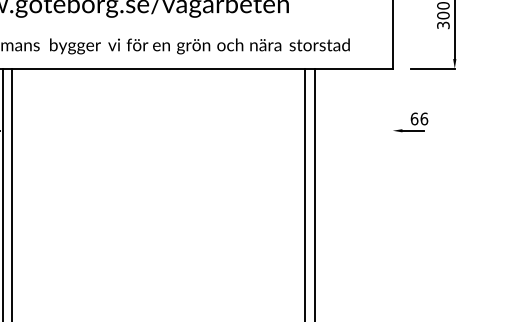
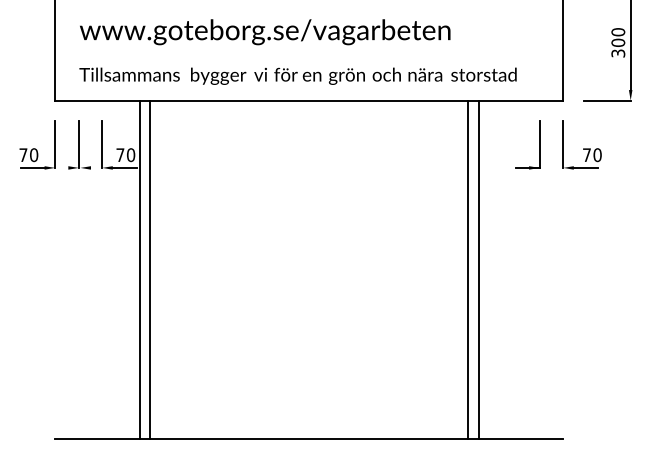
line: (392, 108) -> (563, 143), added
part: (370, 109) -> (539, 144), added
text: (418, 119) -> (591, 155), 66 -> 70

